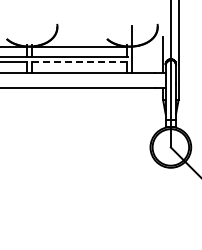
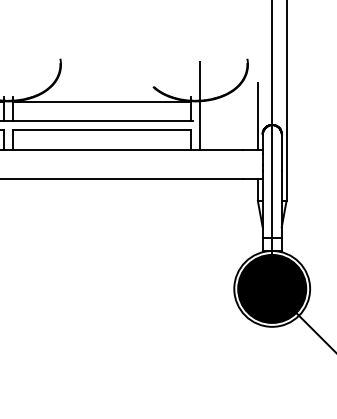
line: (79, 62) -> (101, 130), dashed -> solid
fill: (170, 147) -> (271, 289), added

